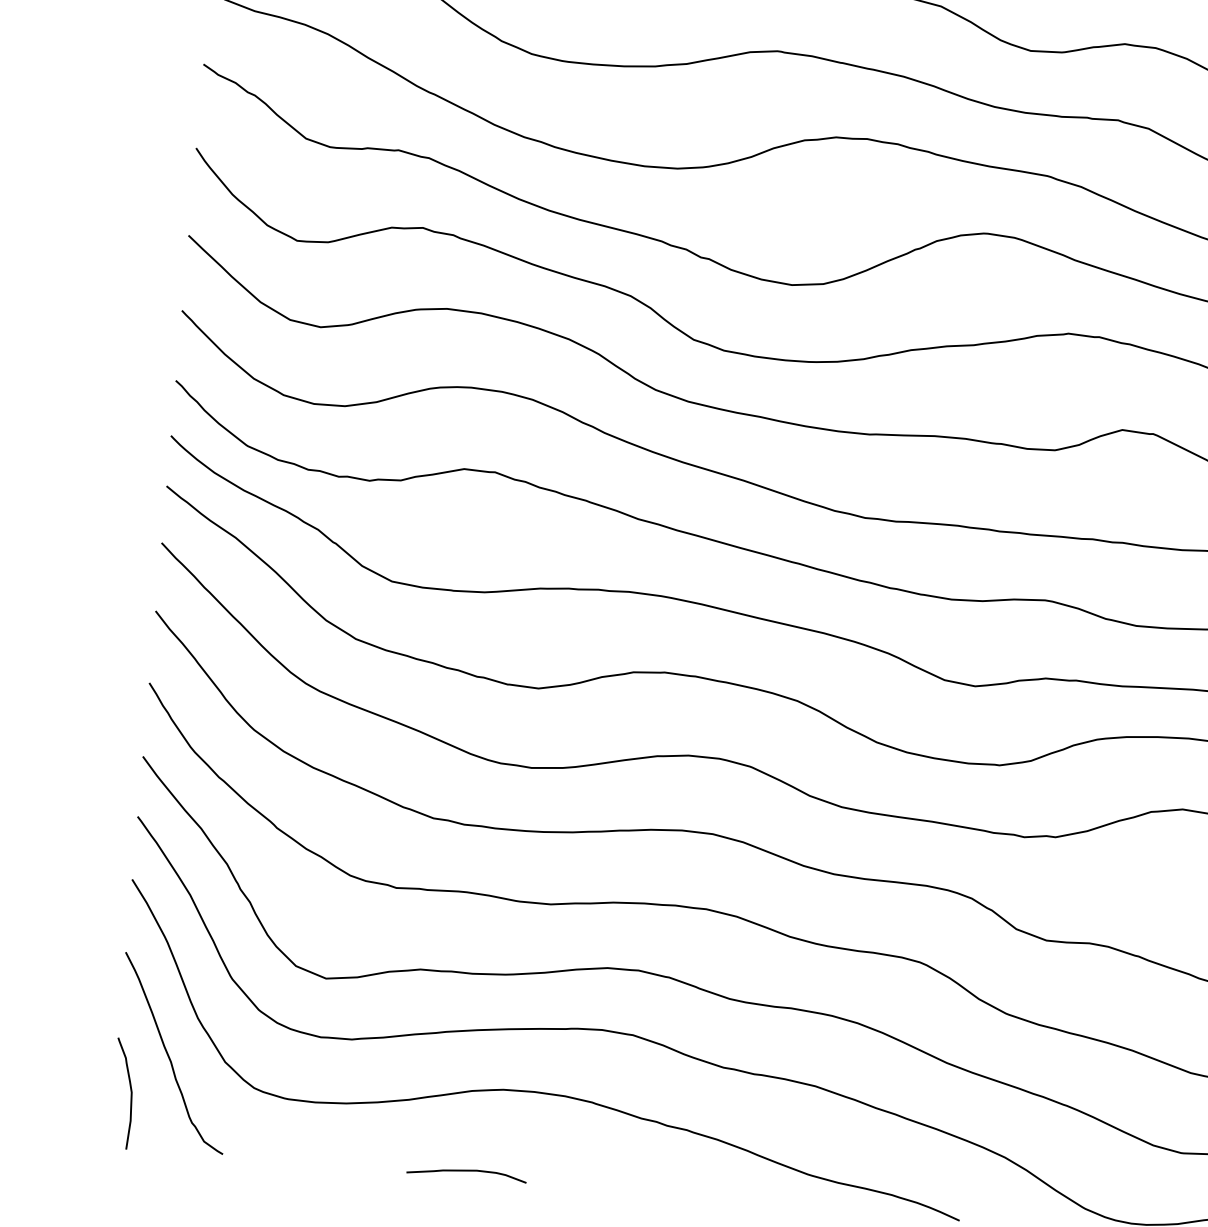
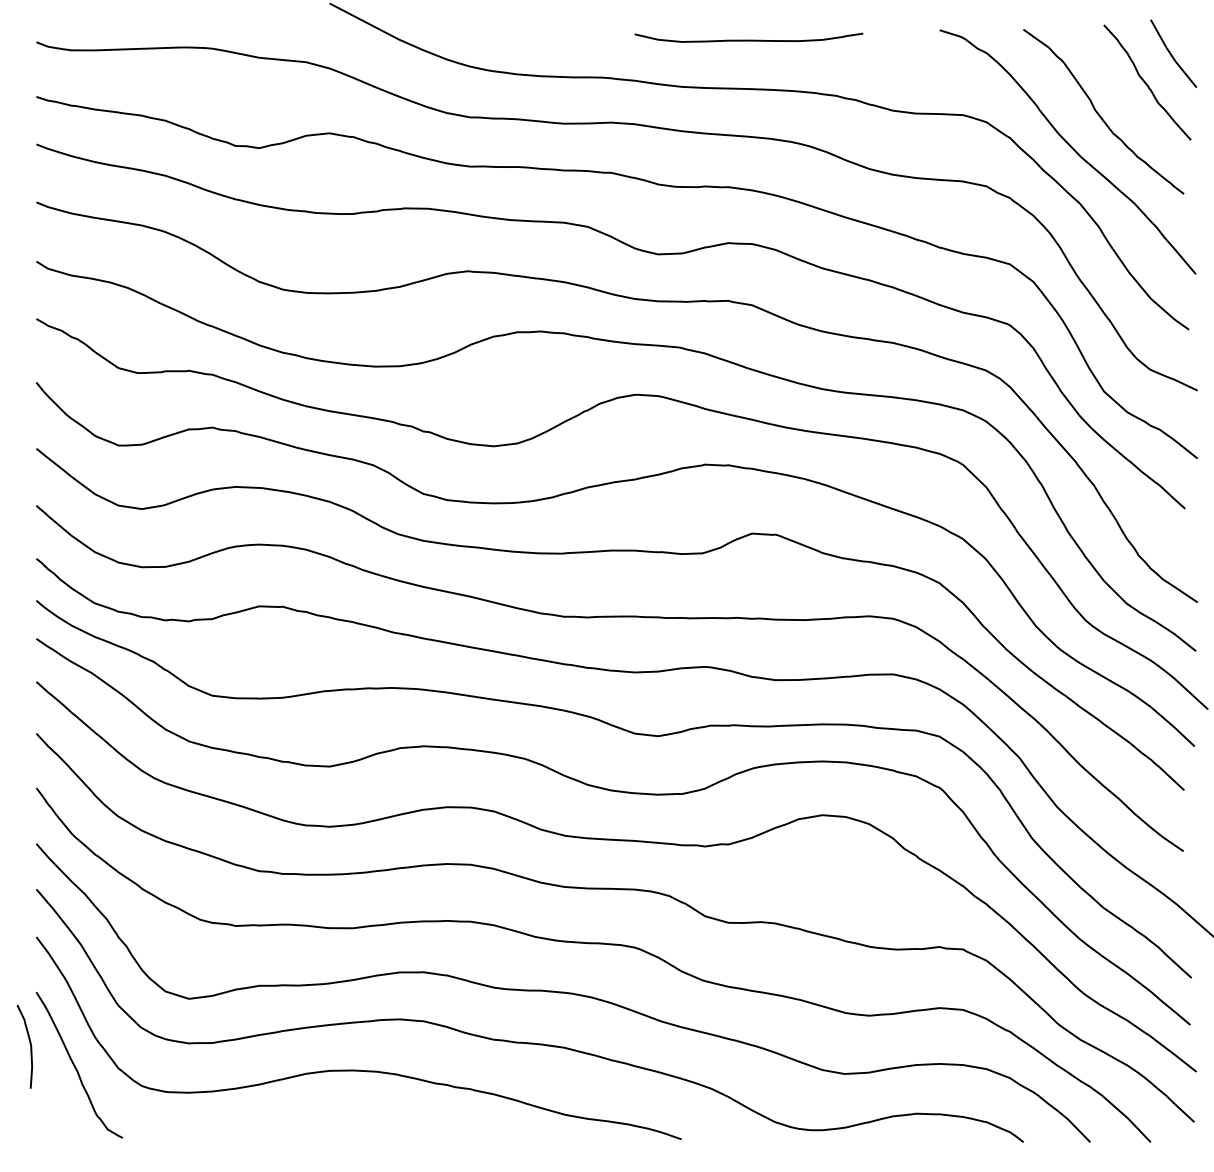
curve: (129, 1089) -> (29, 1043), moved
curve: (465, 1172) -> (306, 1135), removed

